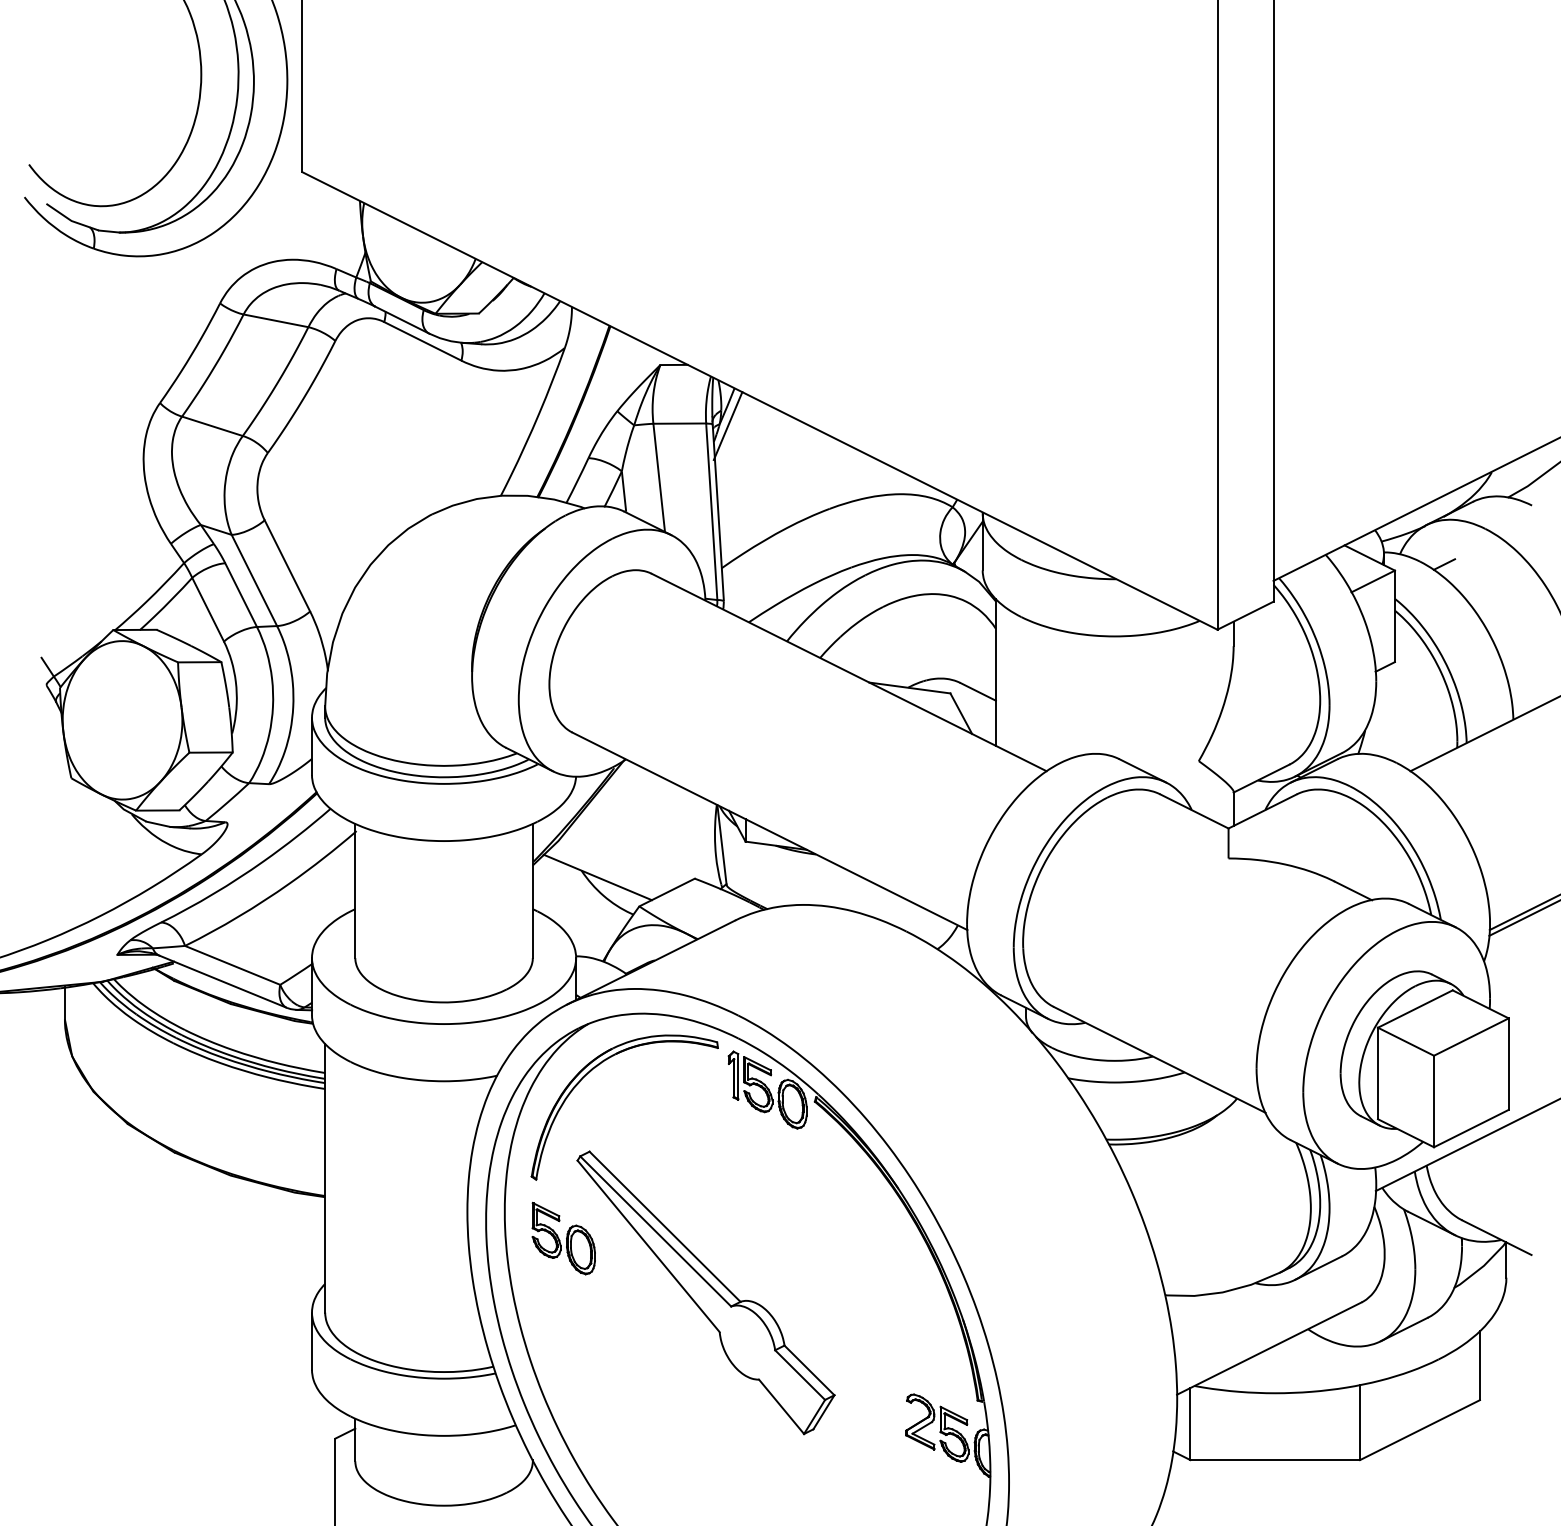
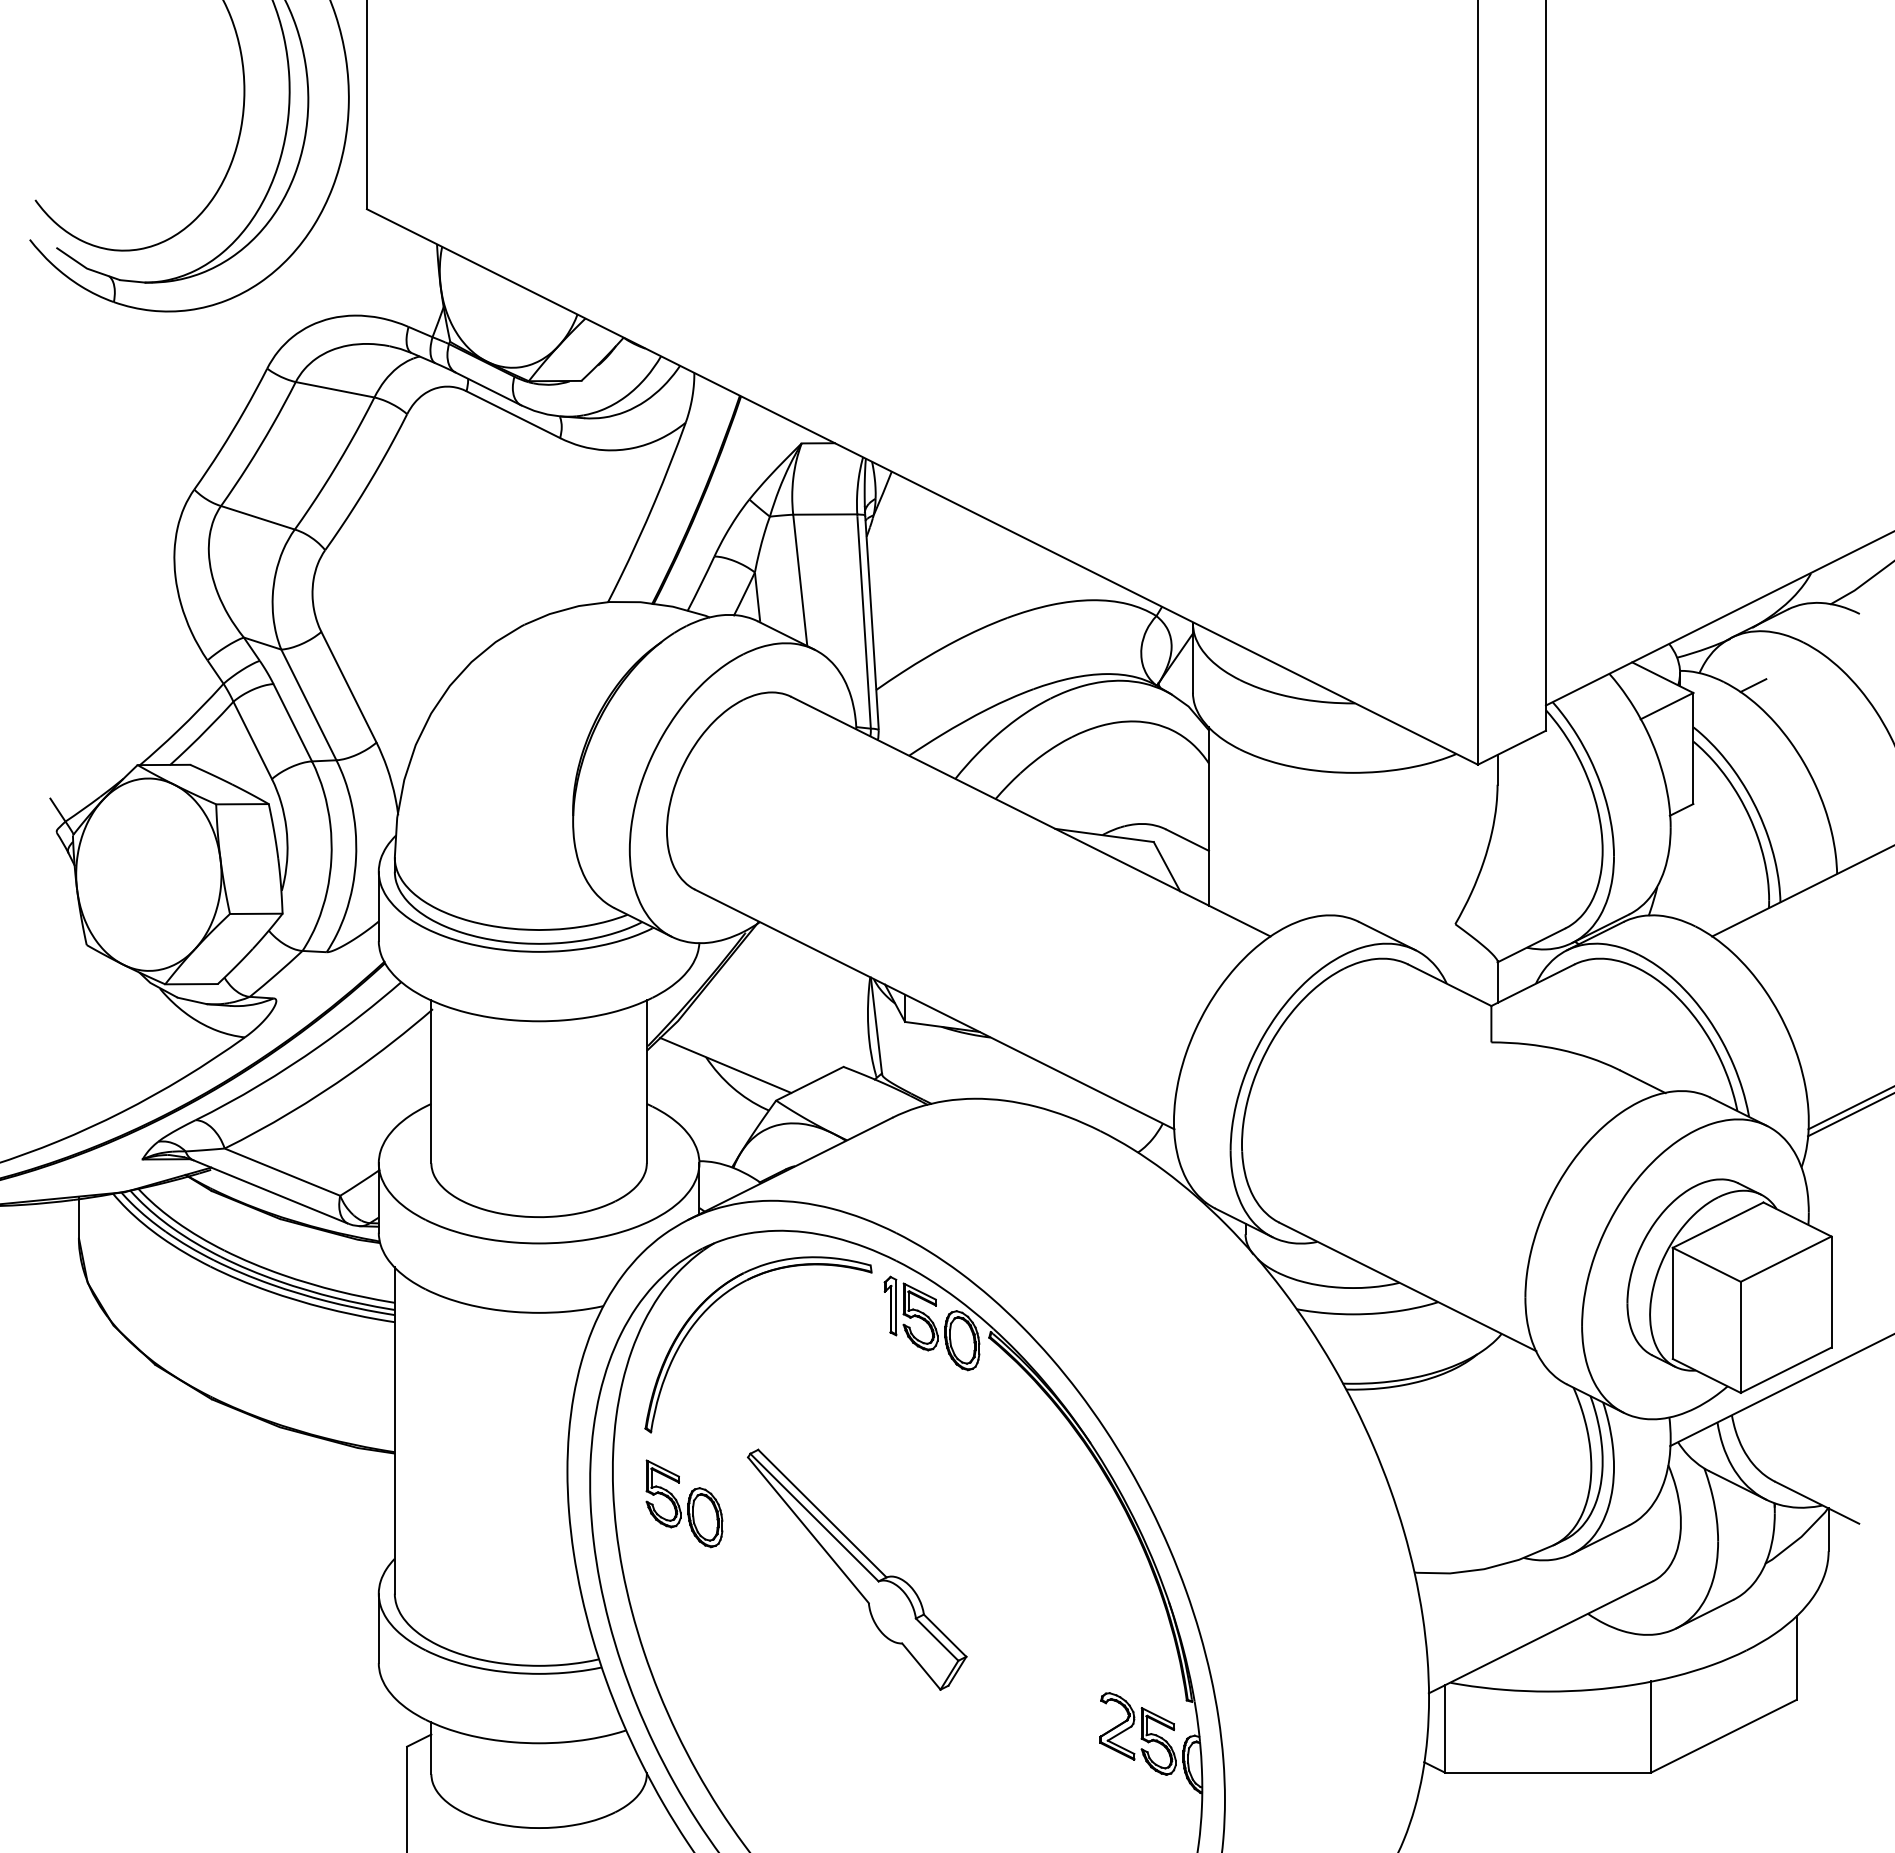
line: (727, 426) -> (883, 517), removed
part: (706, 1292) -> (857, 1569), size x0.7

